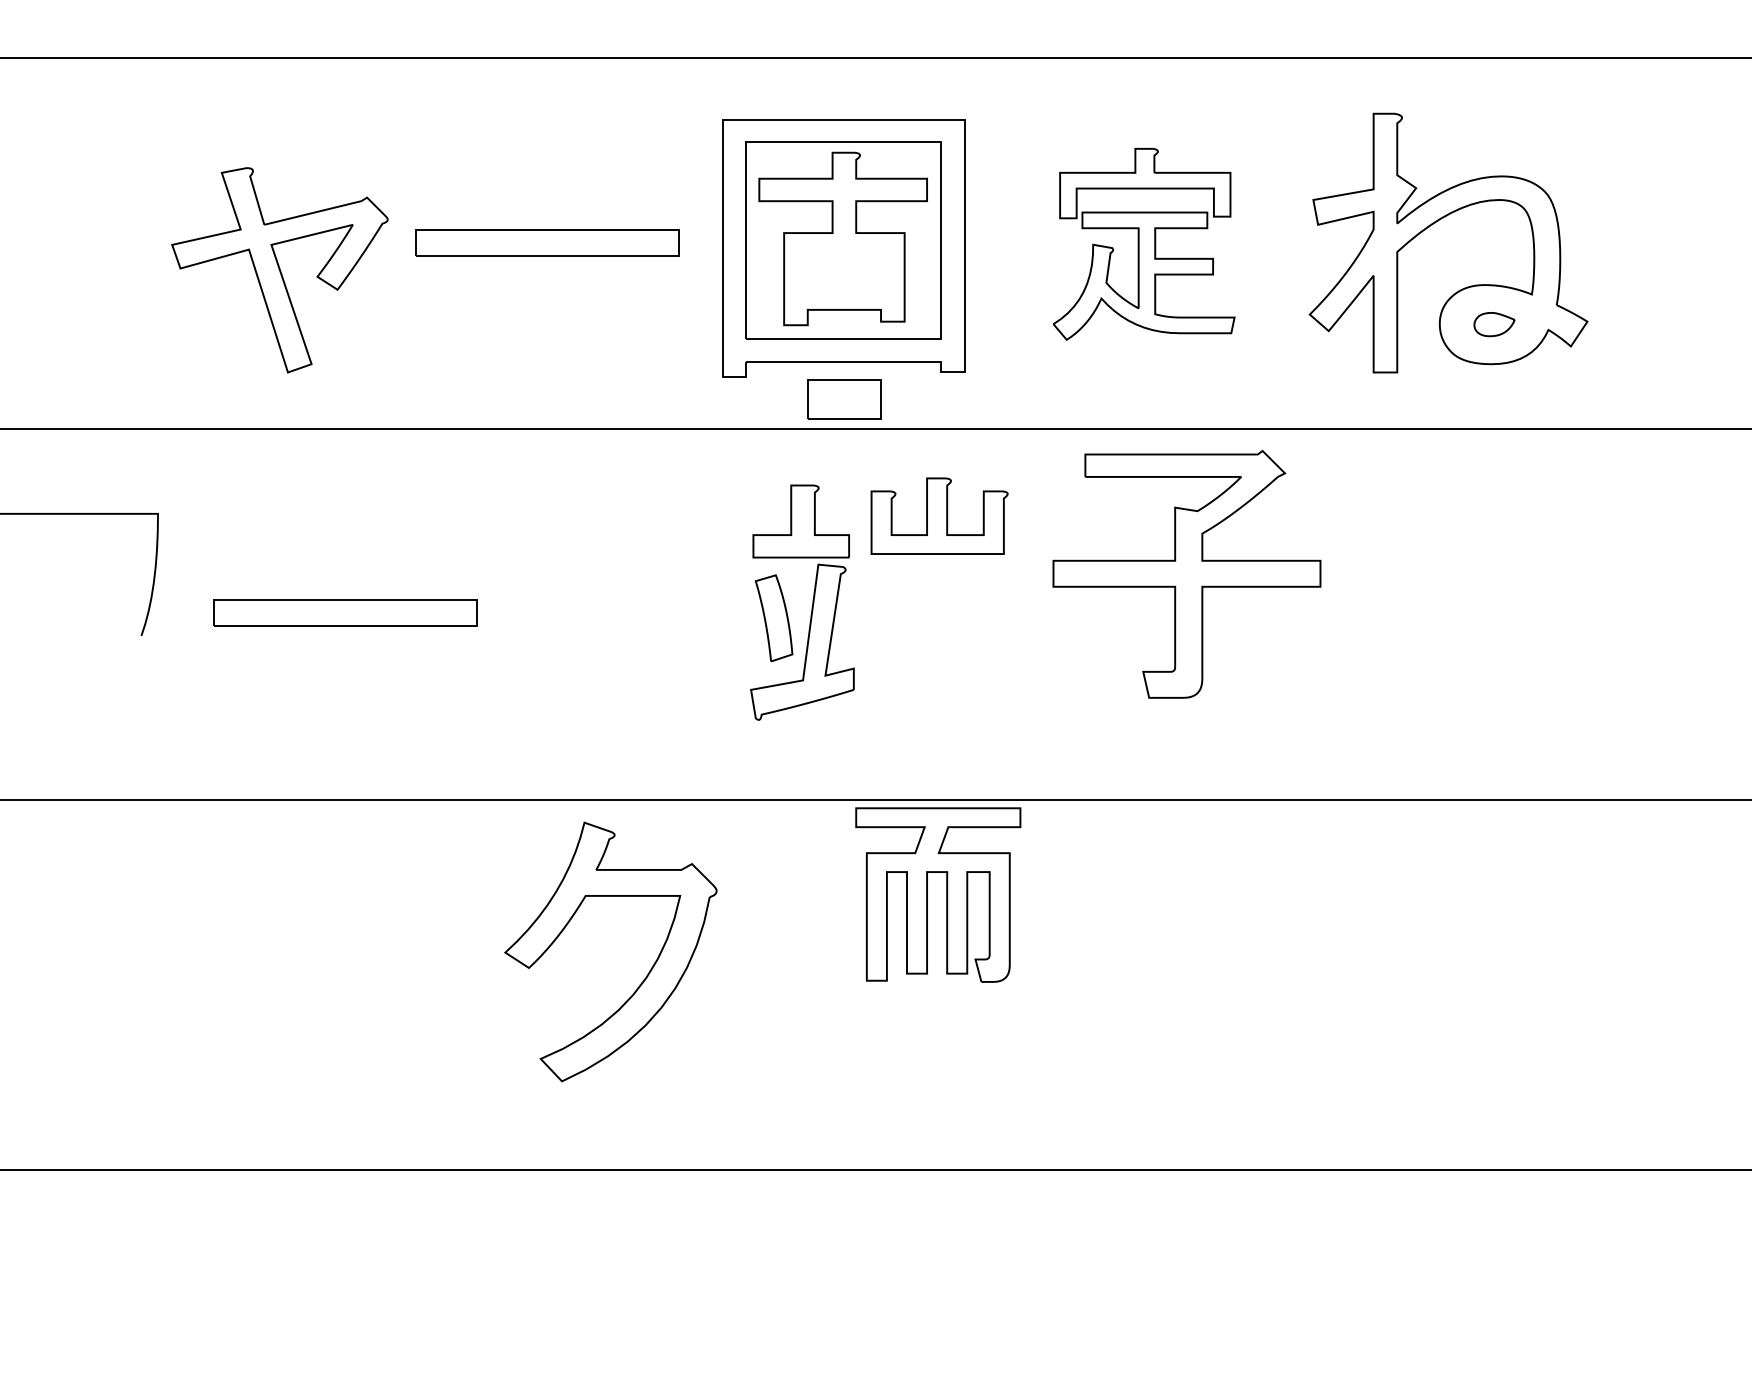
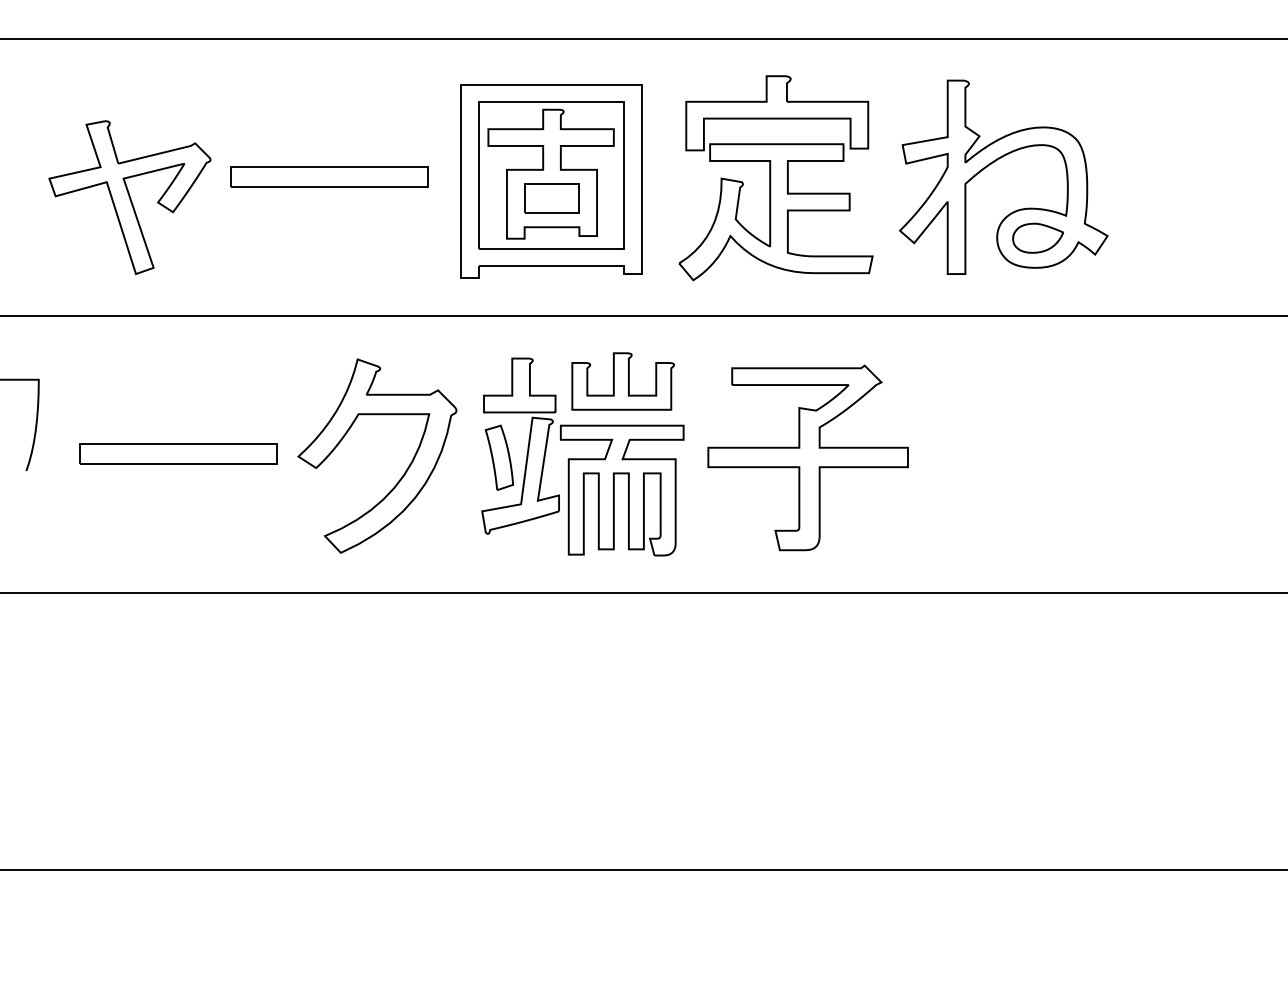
part: (1144, 244) -> (776, 178), size x1.43
part: (1494, 324) -> (1038, 238), size x1.67
part: (844, 399) -> (552, 198), moved
part: (1186, 574) -> (807, 458), moved
part: (946, 894) -> (628, 490), moved
part: (647, 973) -> (404, 472), moved

